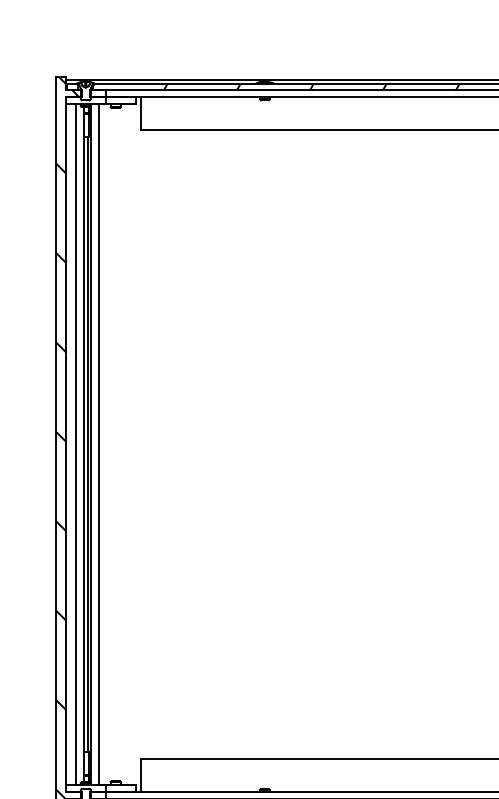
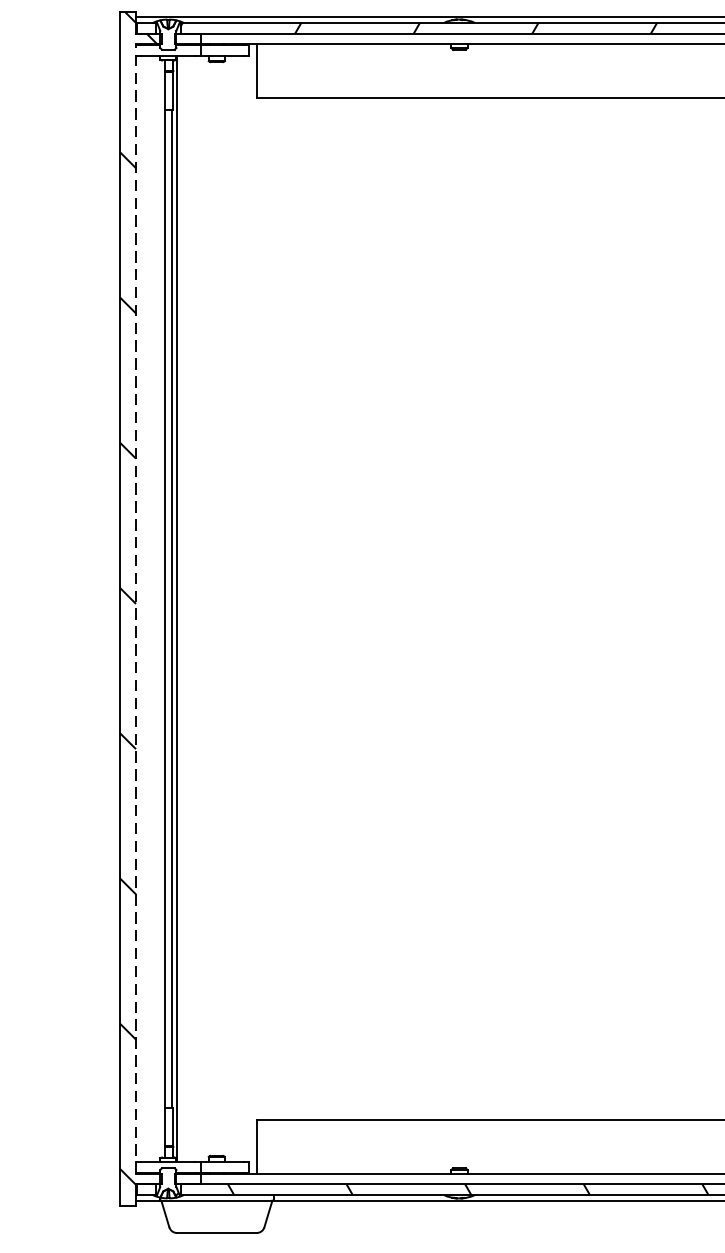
line: (65, 444) -> (135, 608), solid -> dashed
line: (75, 444) -> (151, 608), removed
line: (99, 444) -> (190, 608), removed

